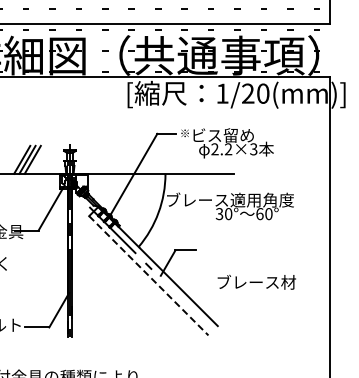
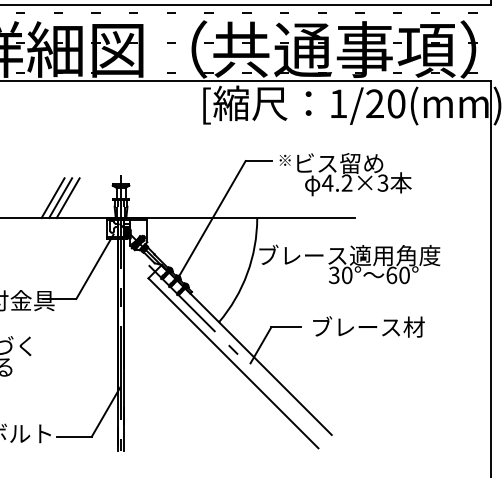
text: (214, 149) -> (327, 183), 2.2×3 -> 4.2×3
line: (149, 276) -> (234, 364), dashed -> solid
text: (256, 281) -> (368, 325), moved

